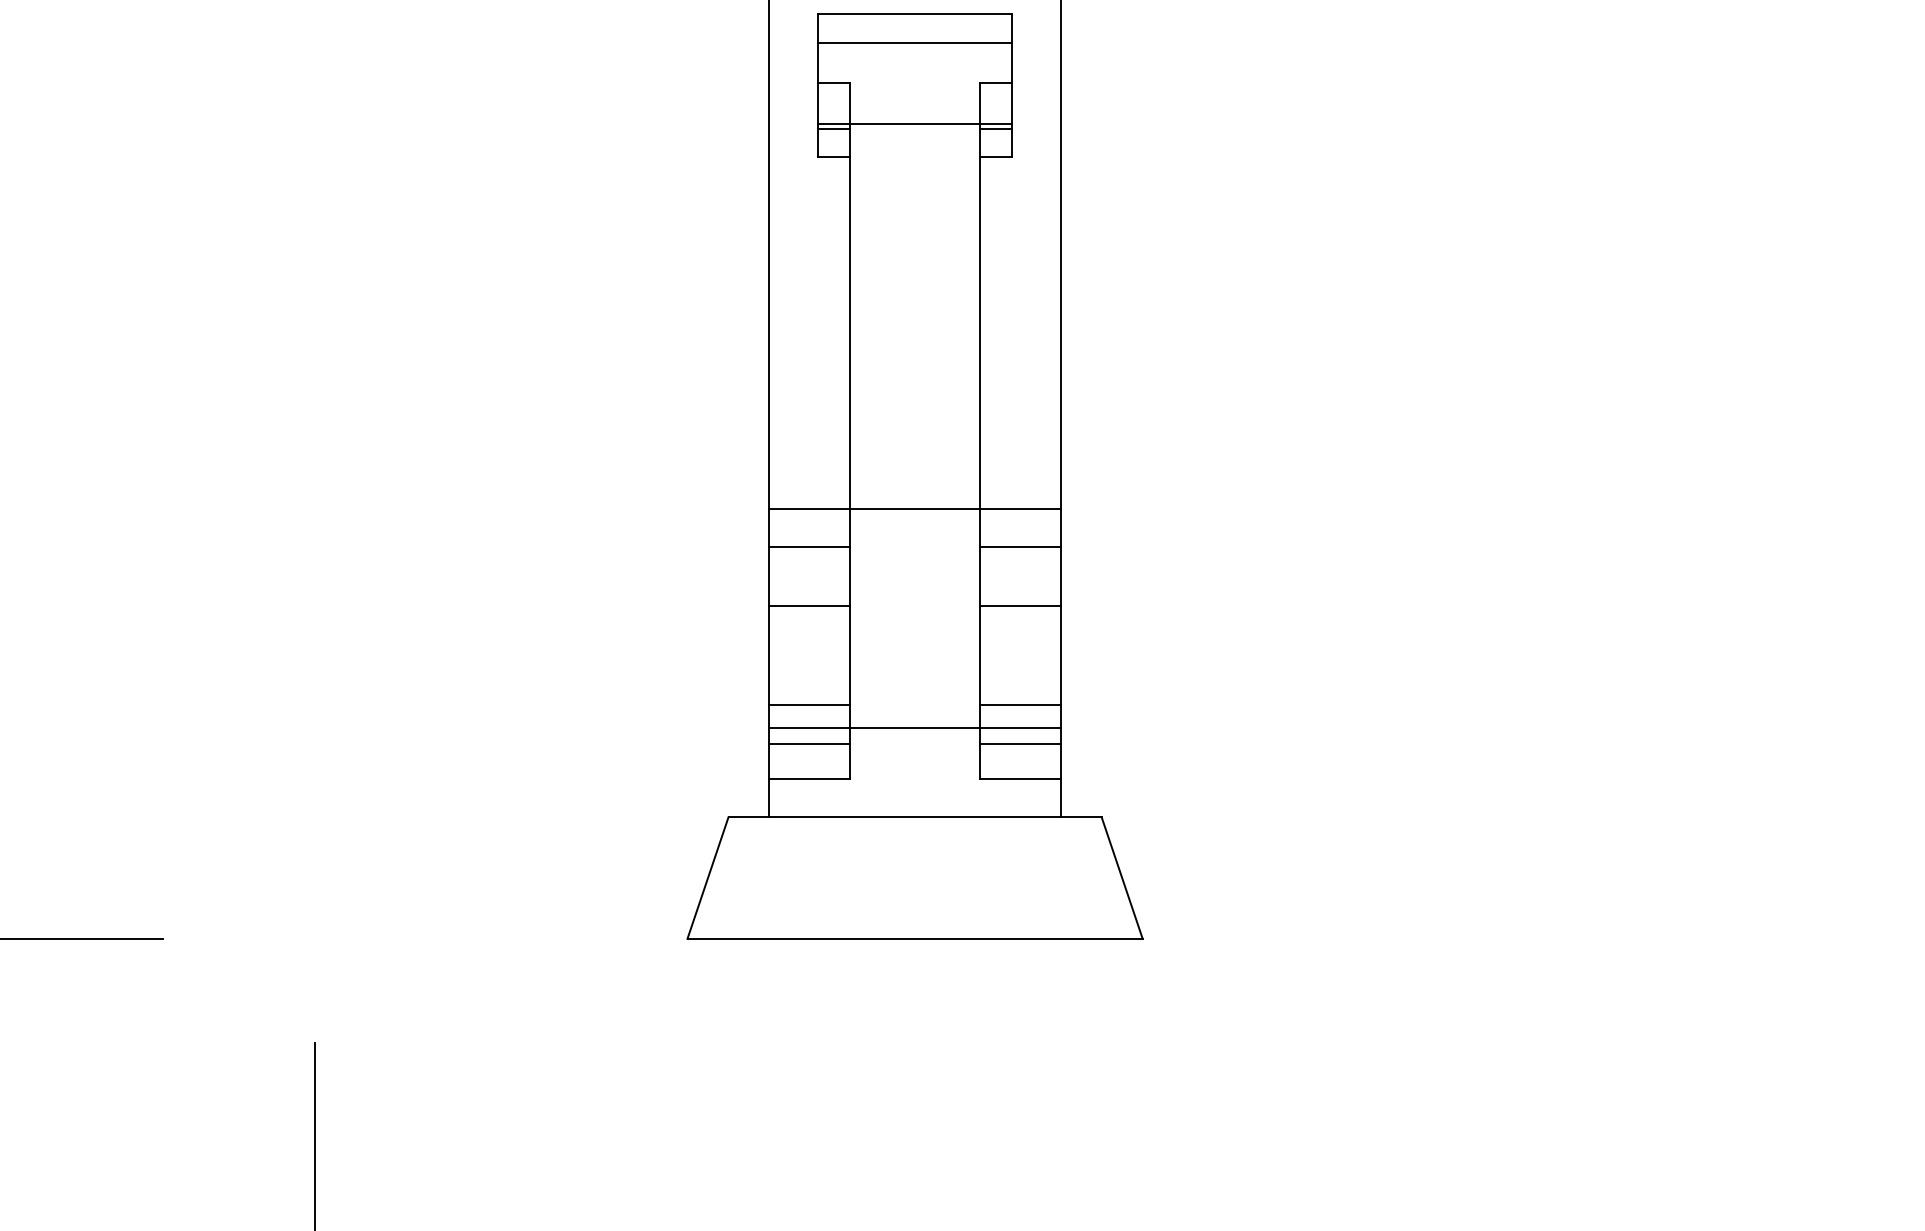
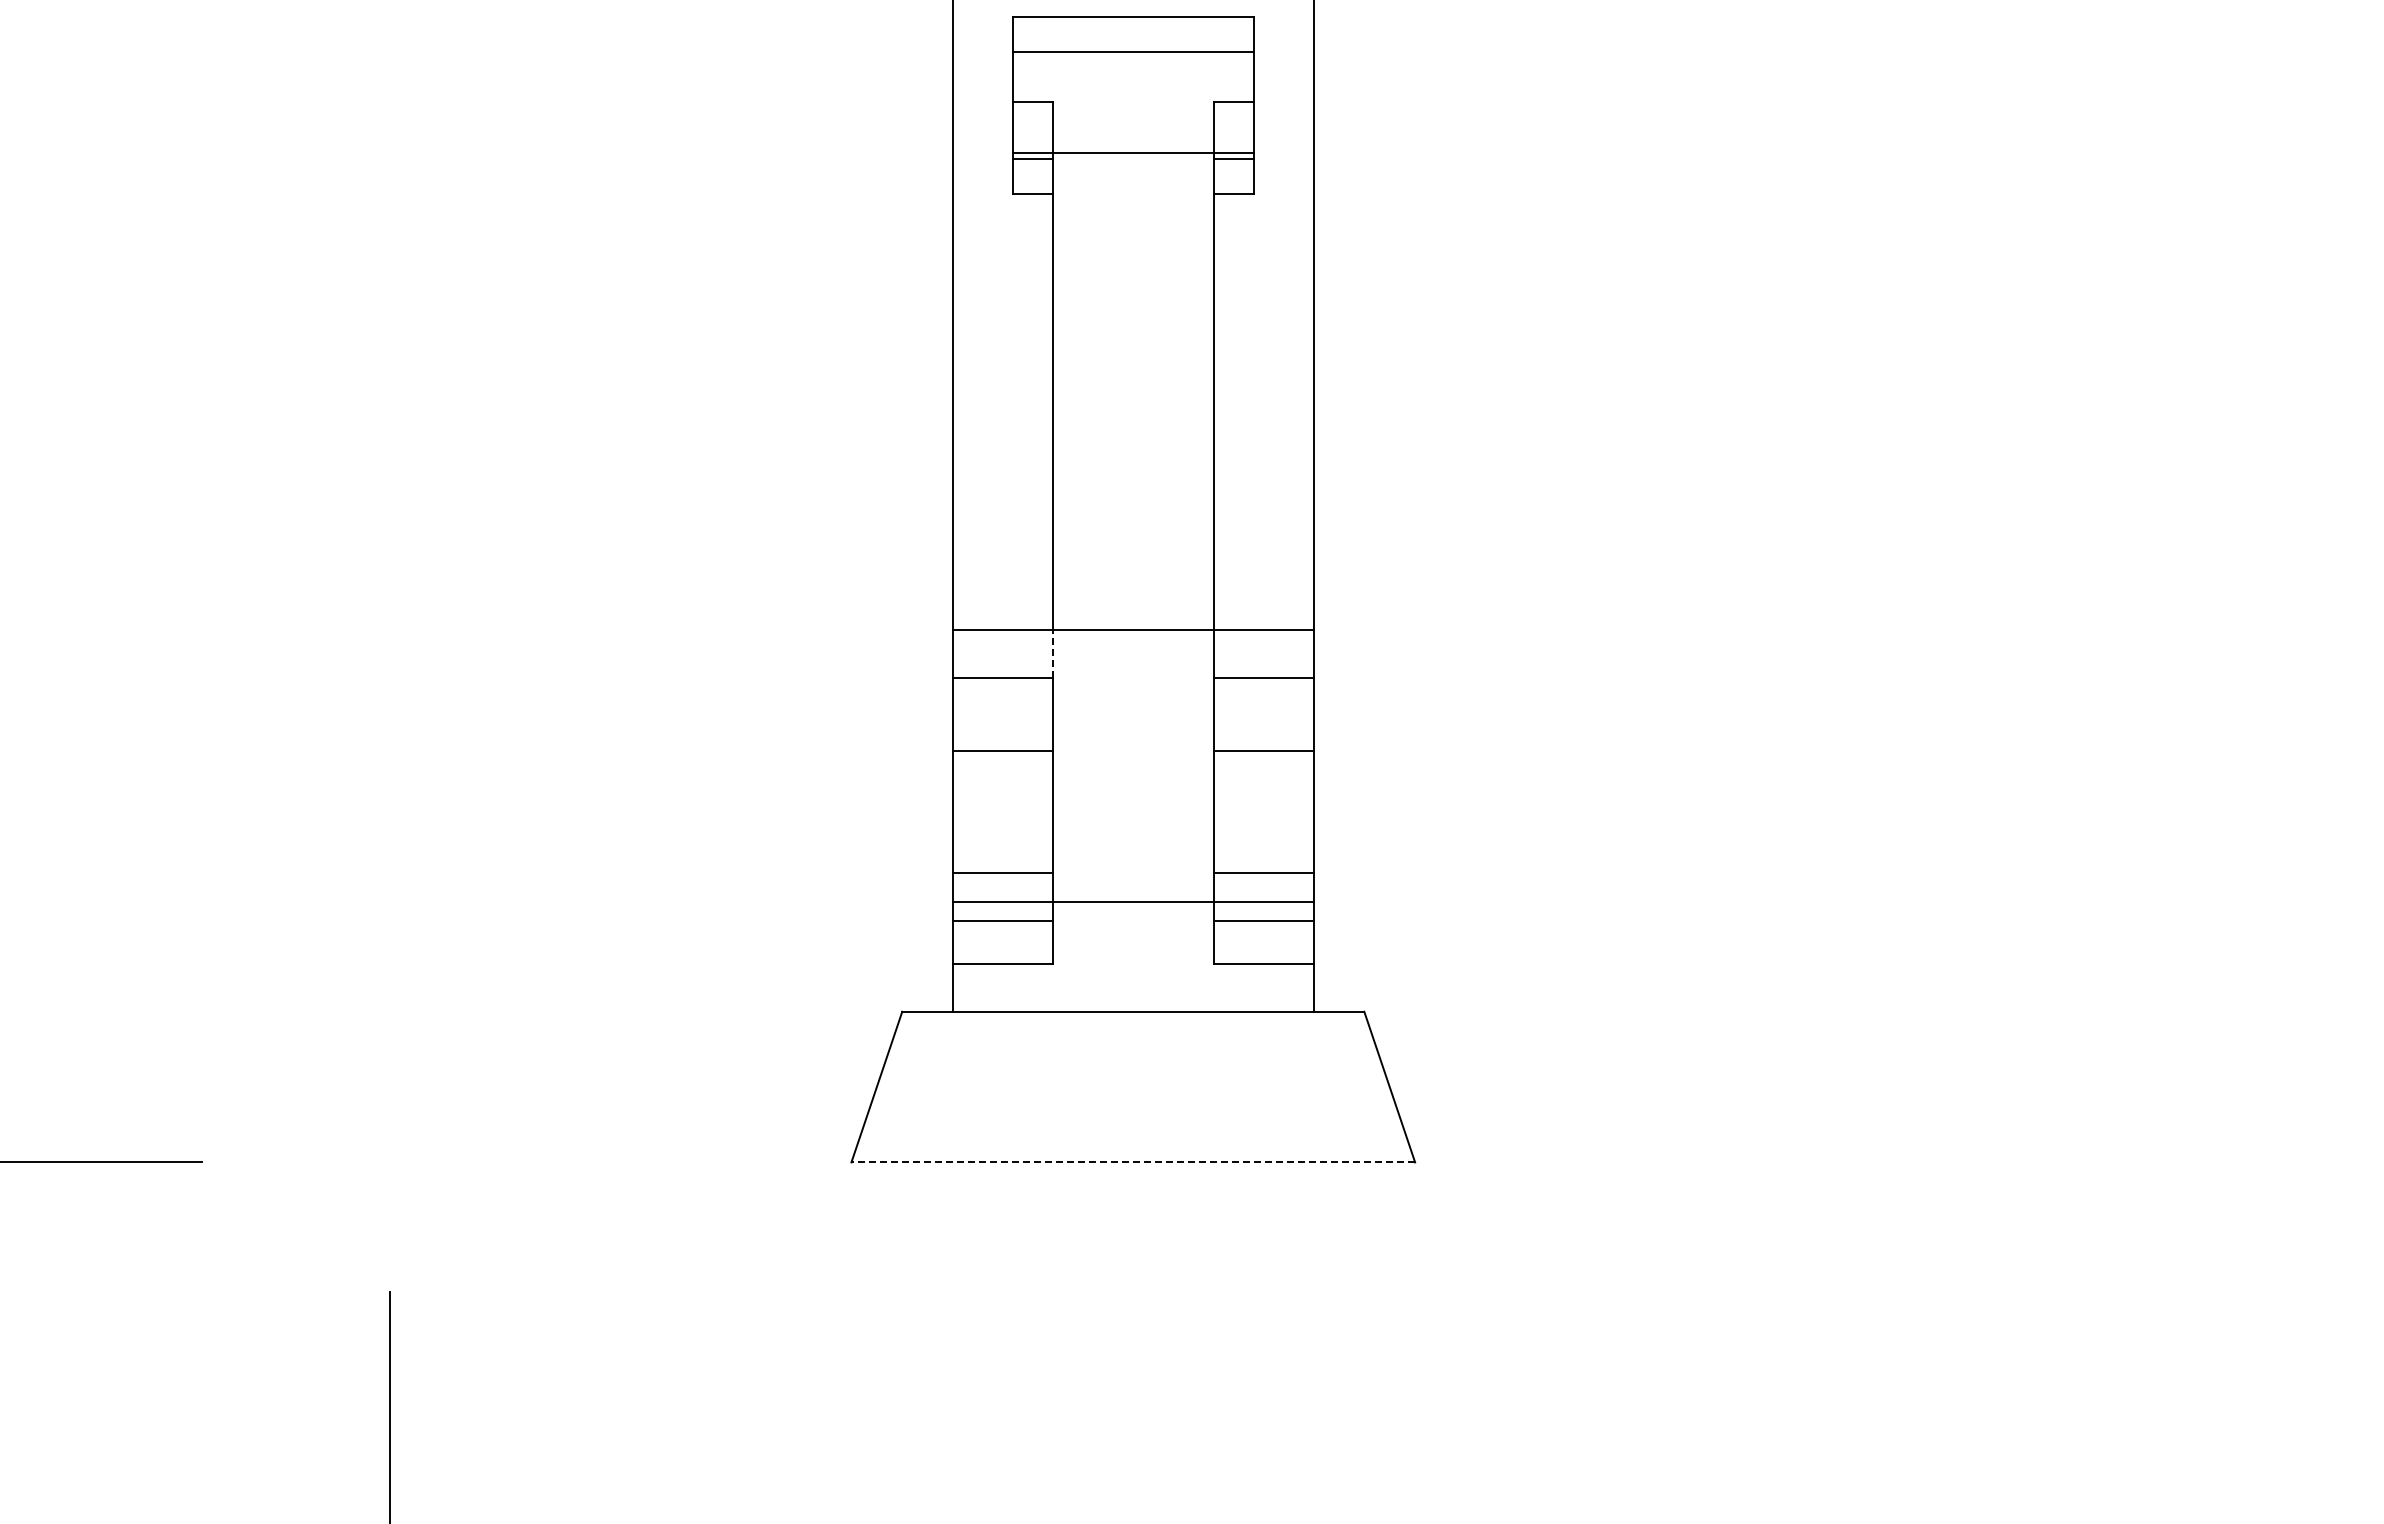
line: (849, 527) -> (1052, 653), solid -> dashed
line: (915, 938) -> (1133, 1162), solid -> dashed

